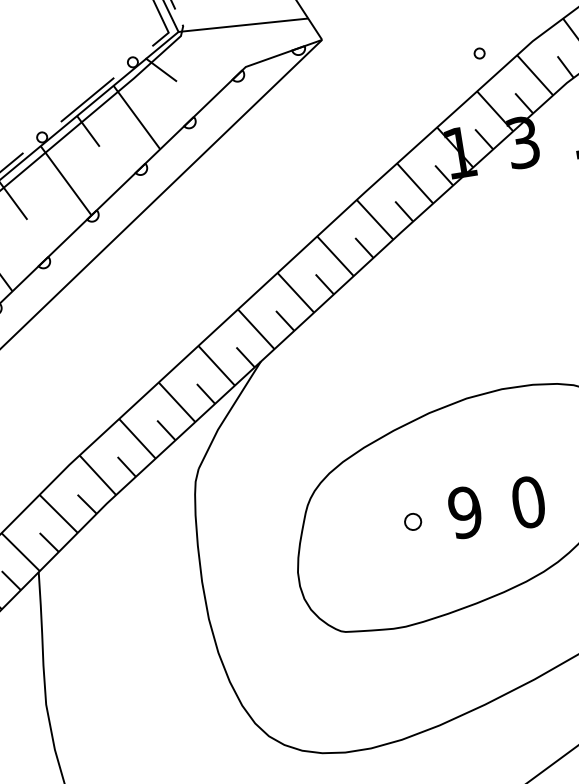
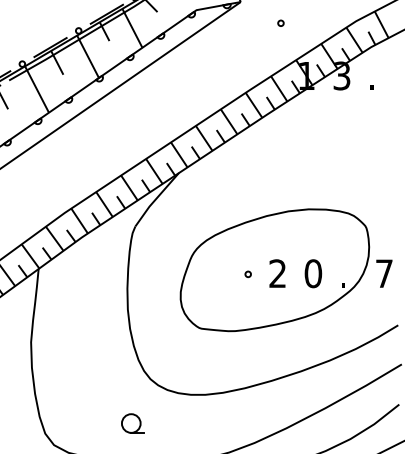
circle: (478, 52) -> (280, 22), moved
text: (464, 512) -> (277, 273), 9 -> 2
circle: (411, 522) -> (247, 274), size x0.62

